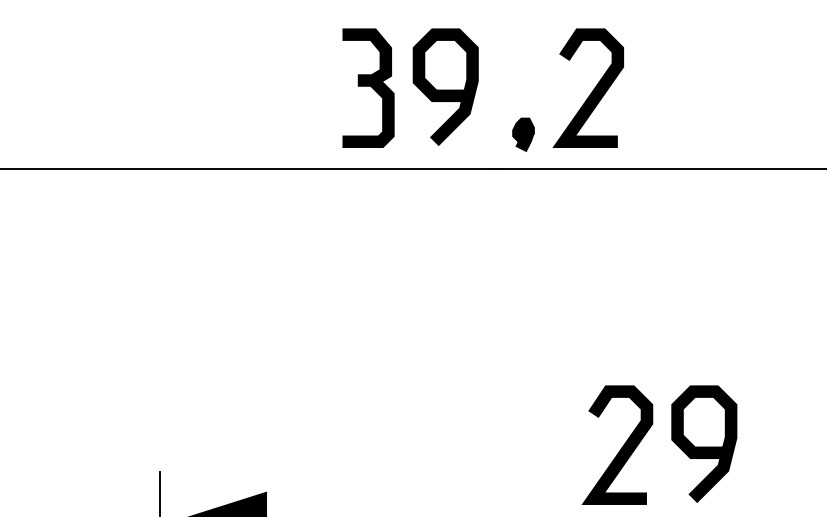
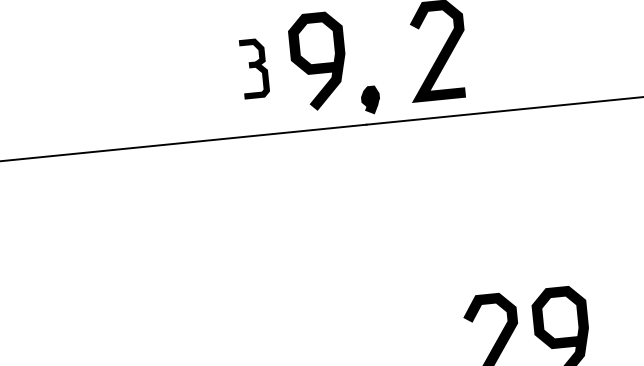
part: (368, 87) -> (254, 68), size x0.6
part: (523, 134) -> (370, 100), moved

